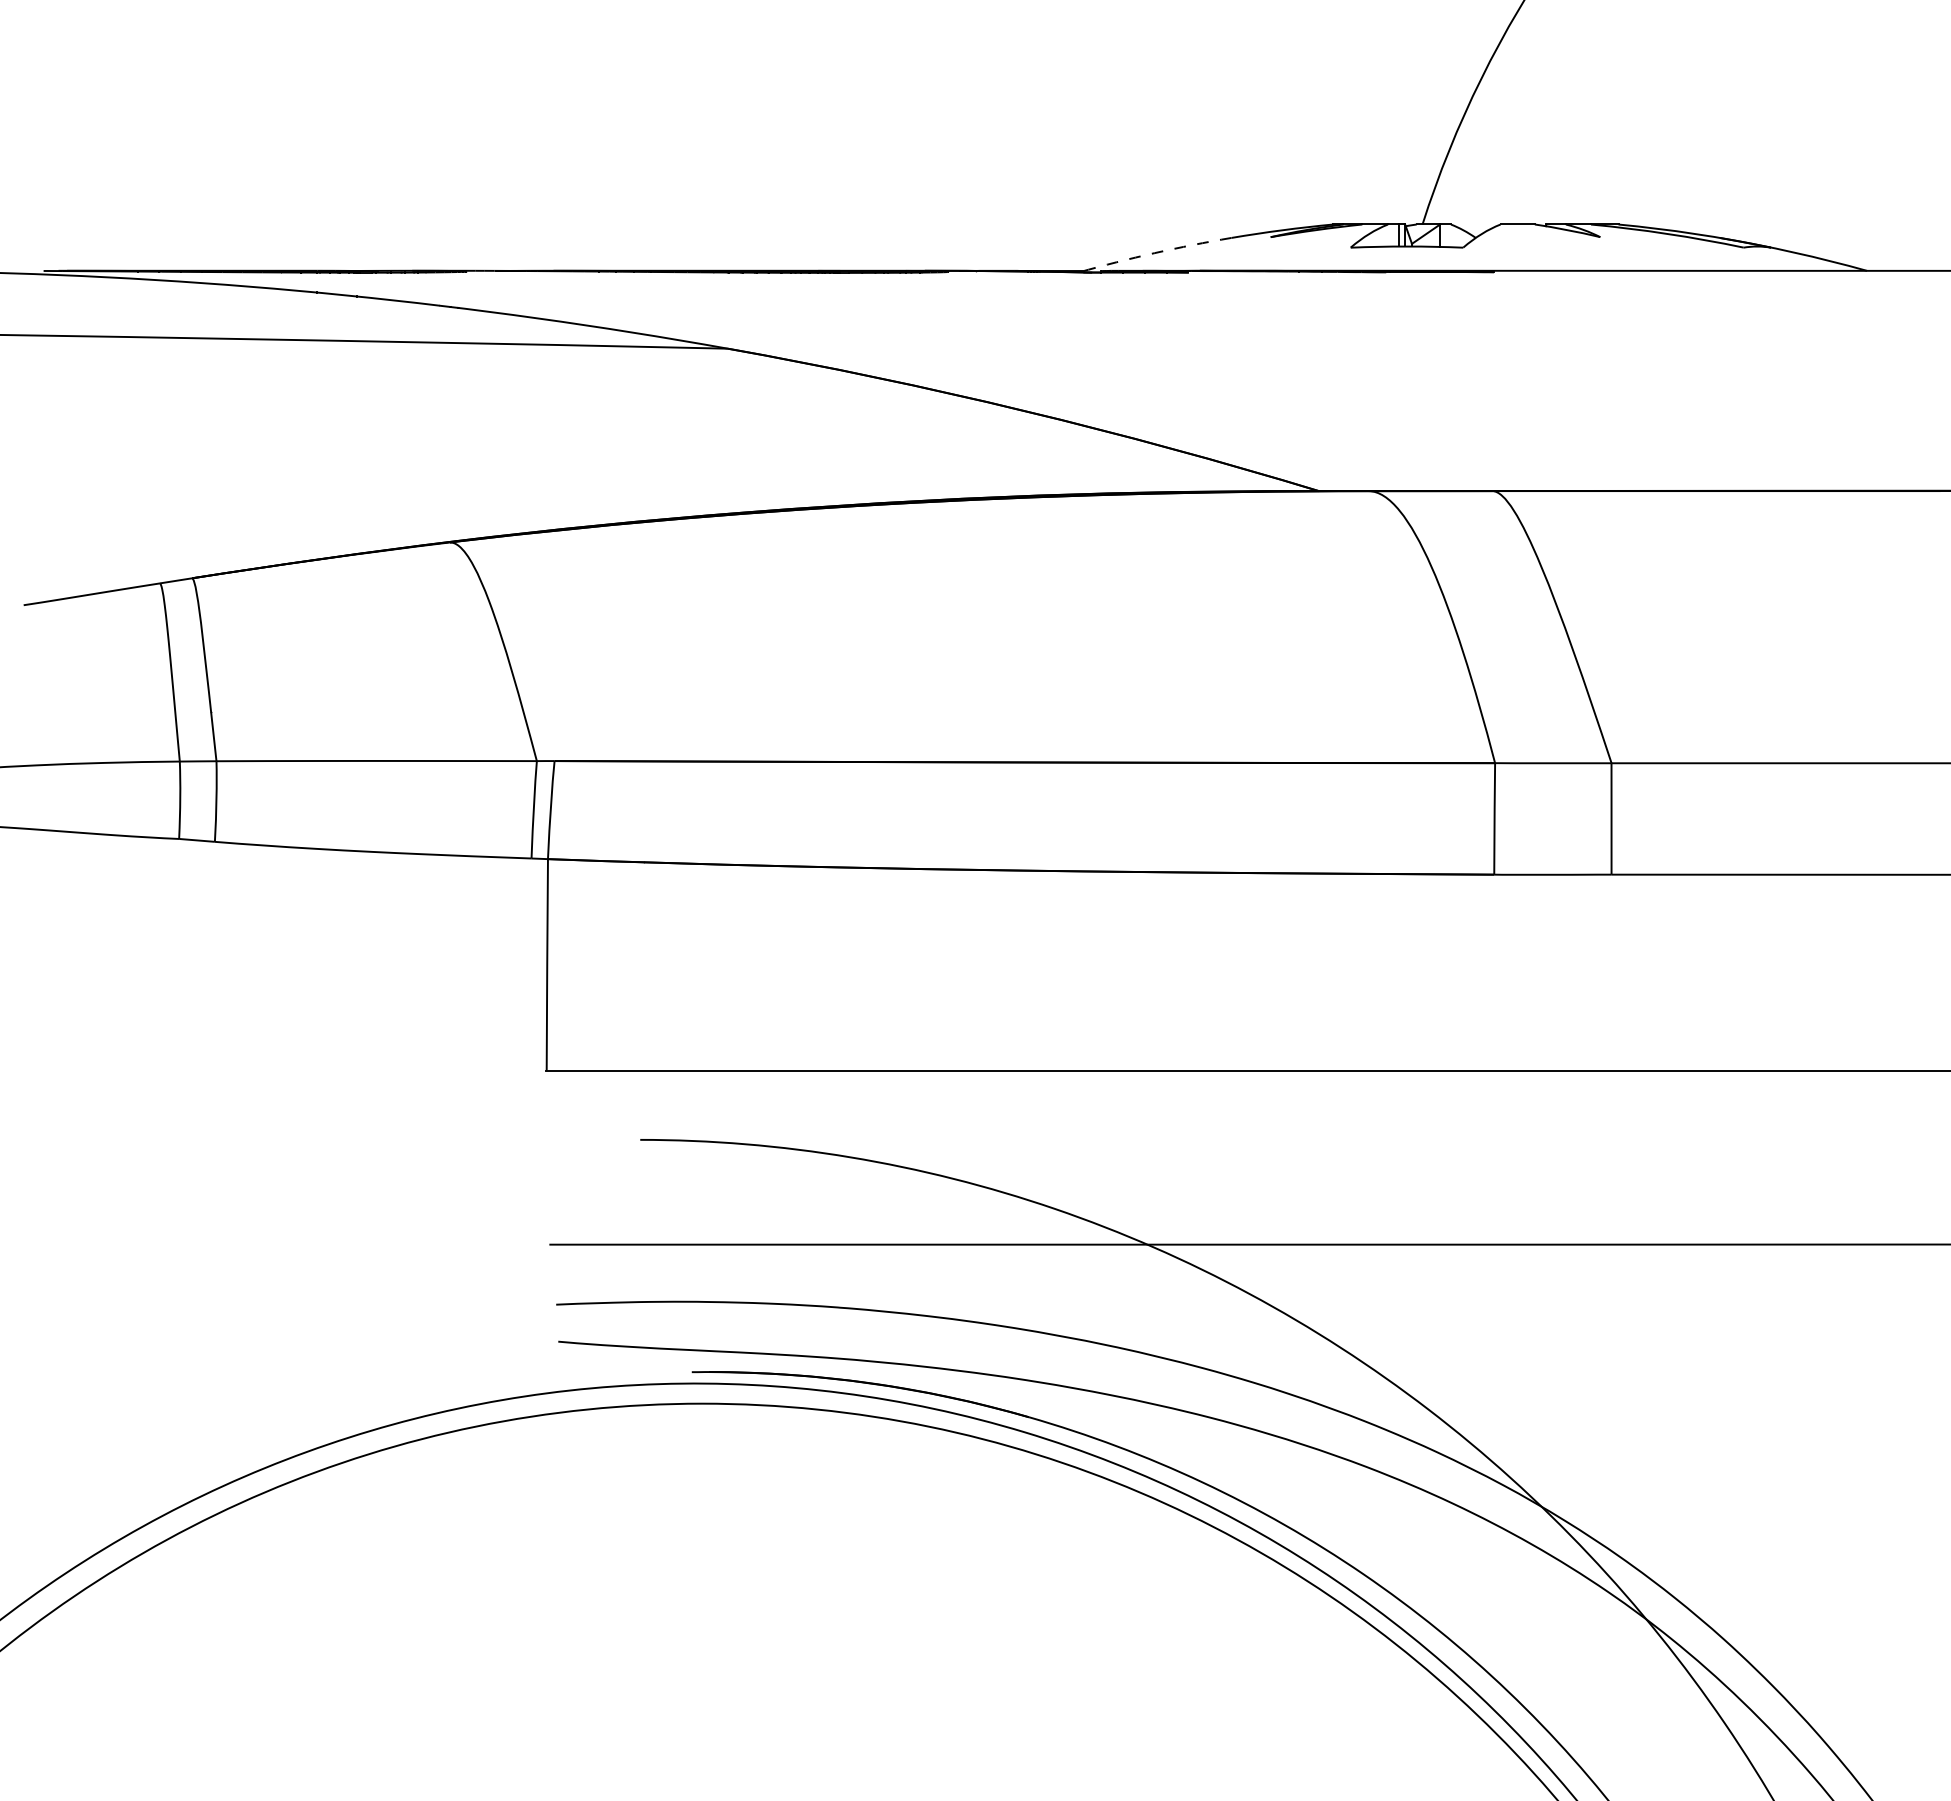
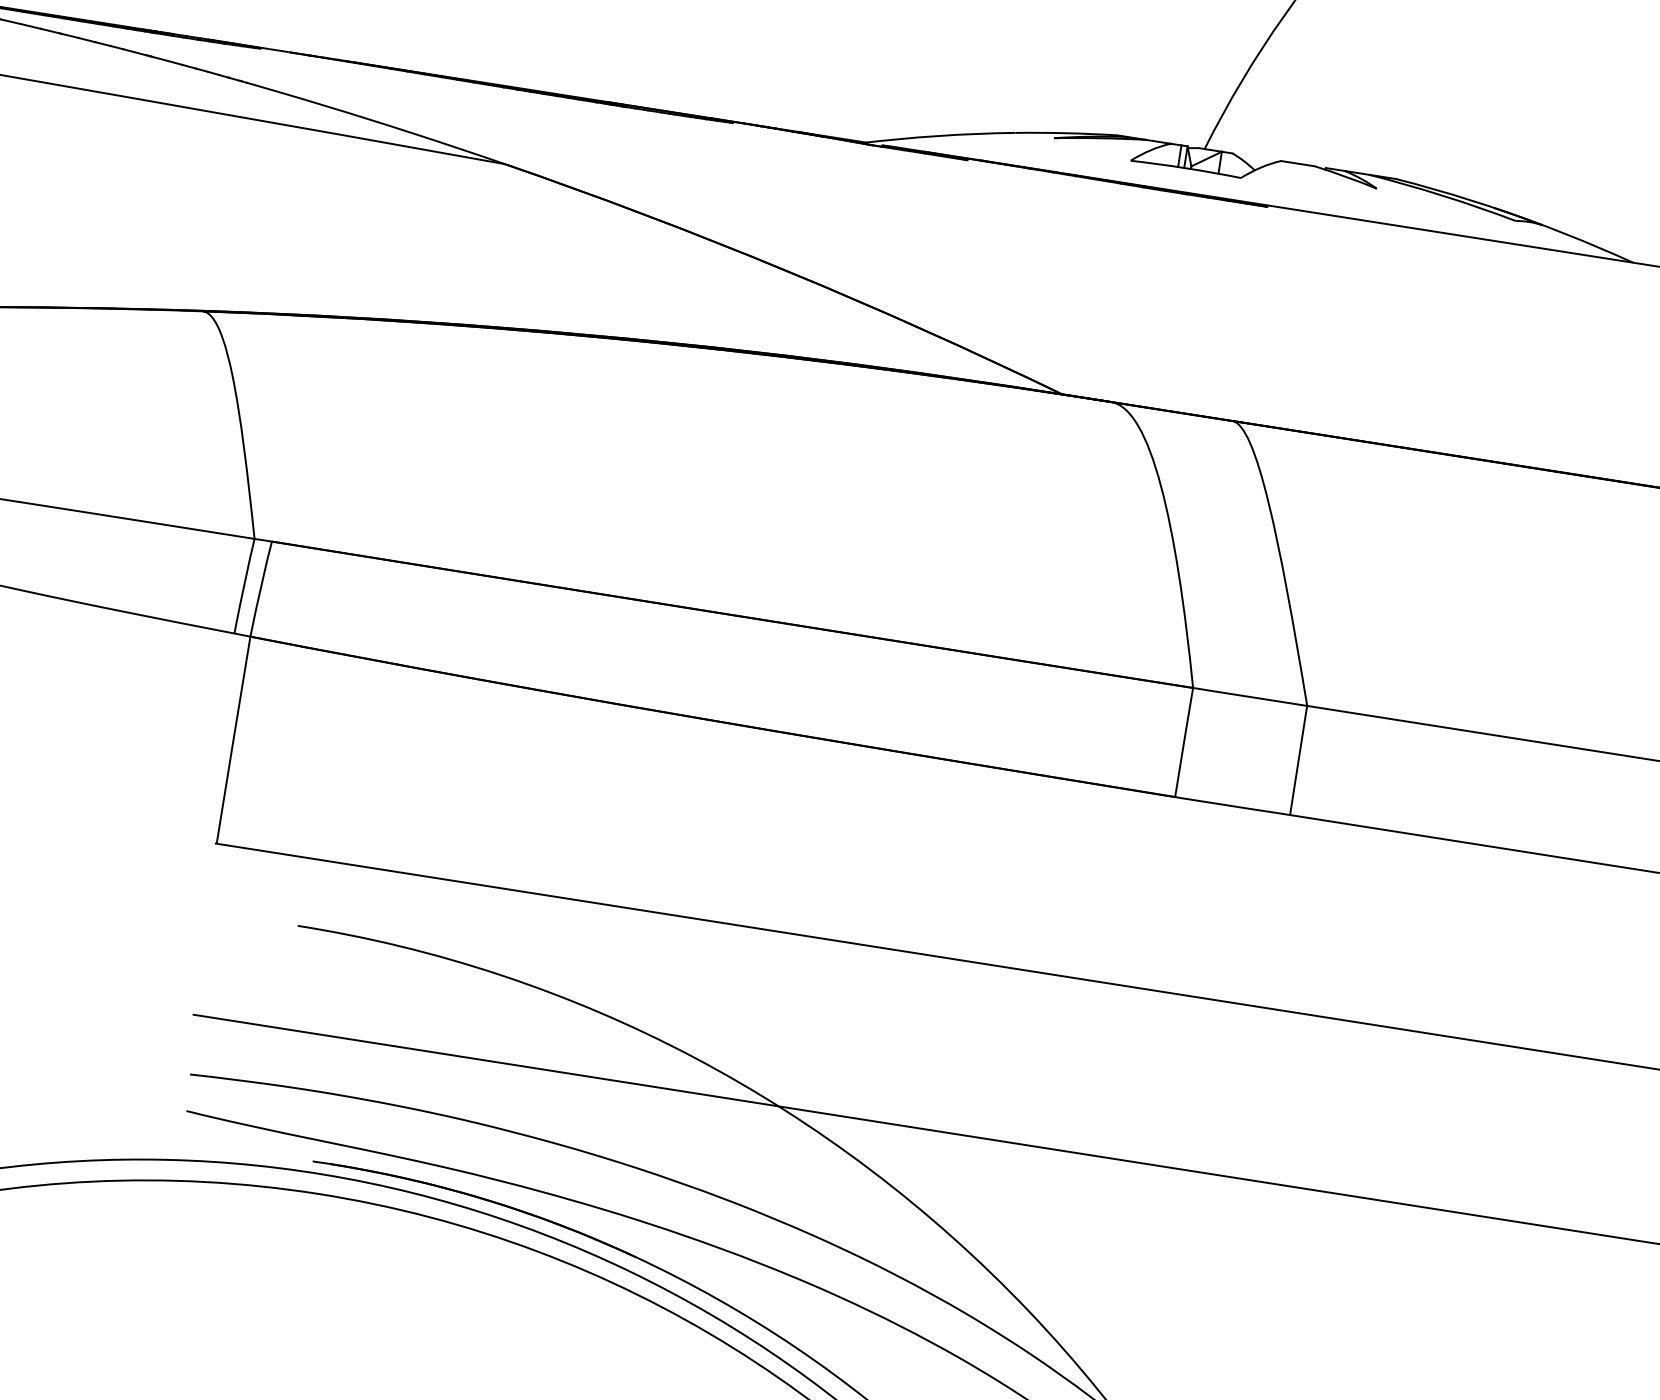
arc: (1154, 253) -> (937, 136), dashed -> solid

